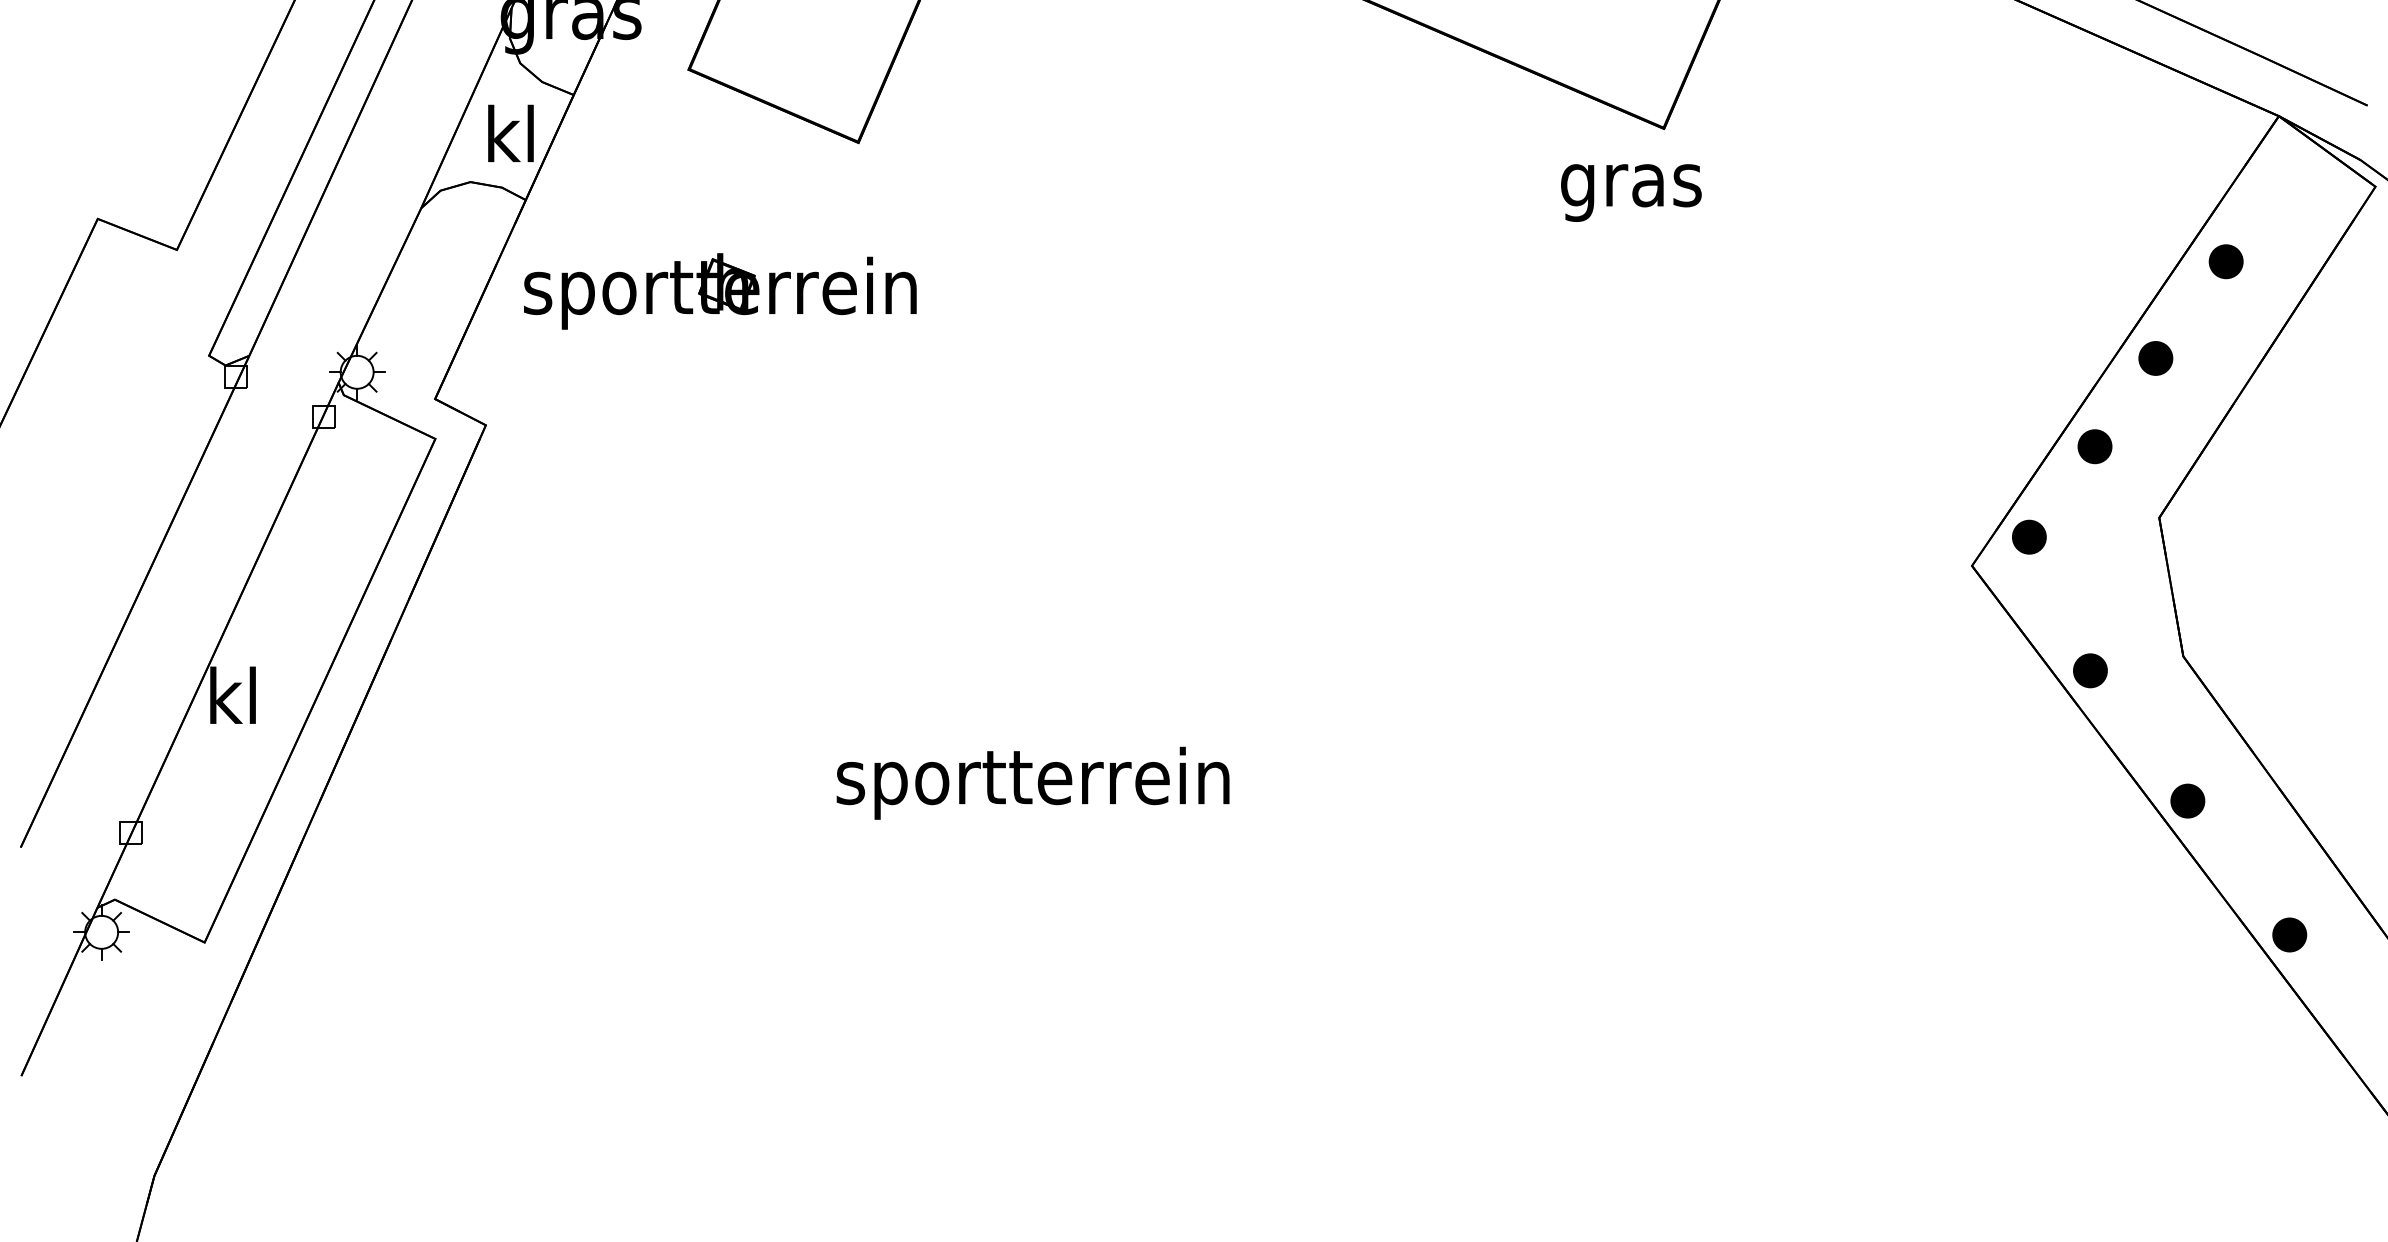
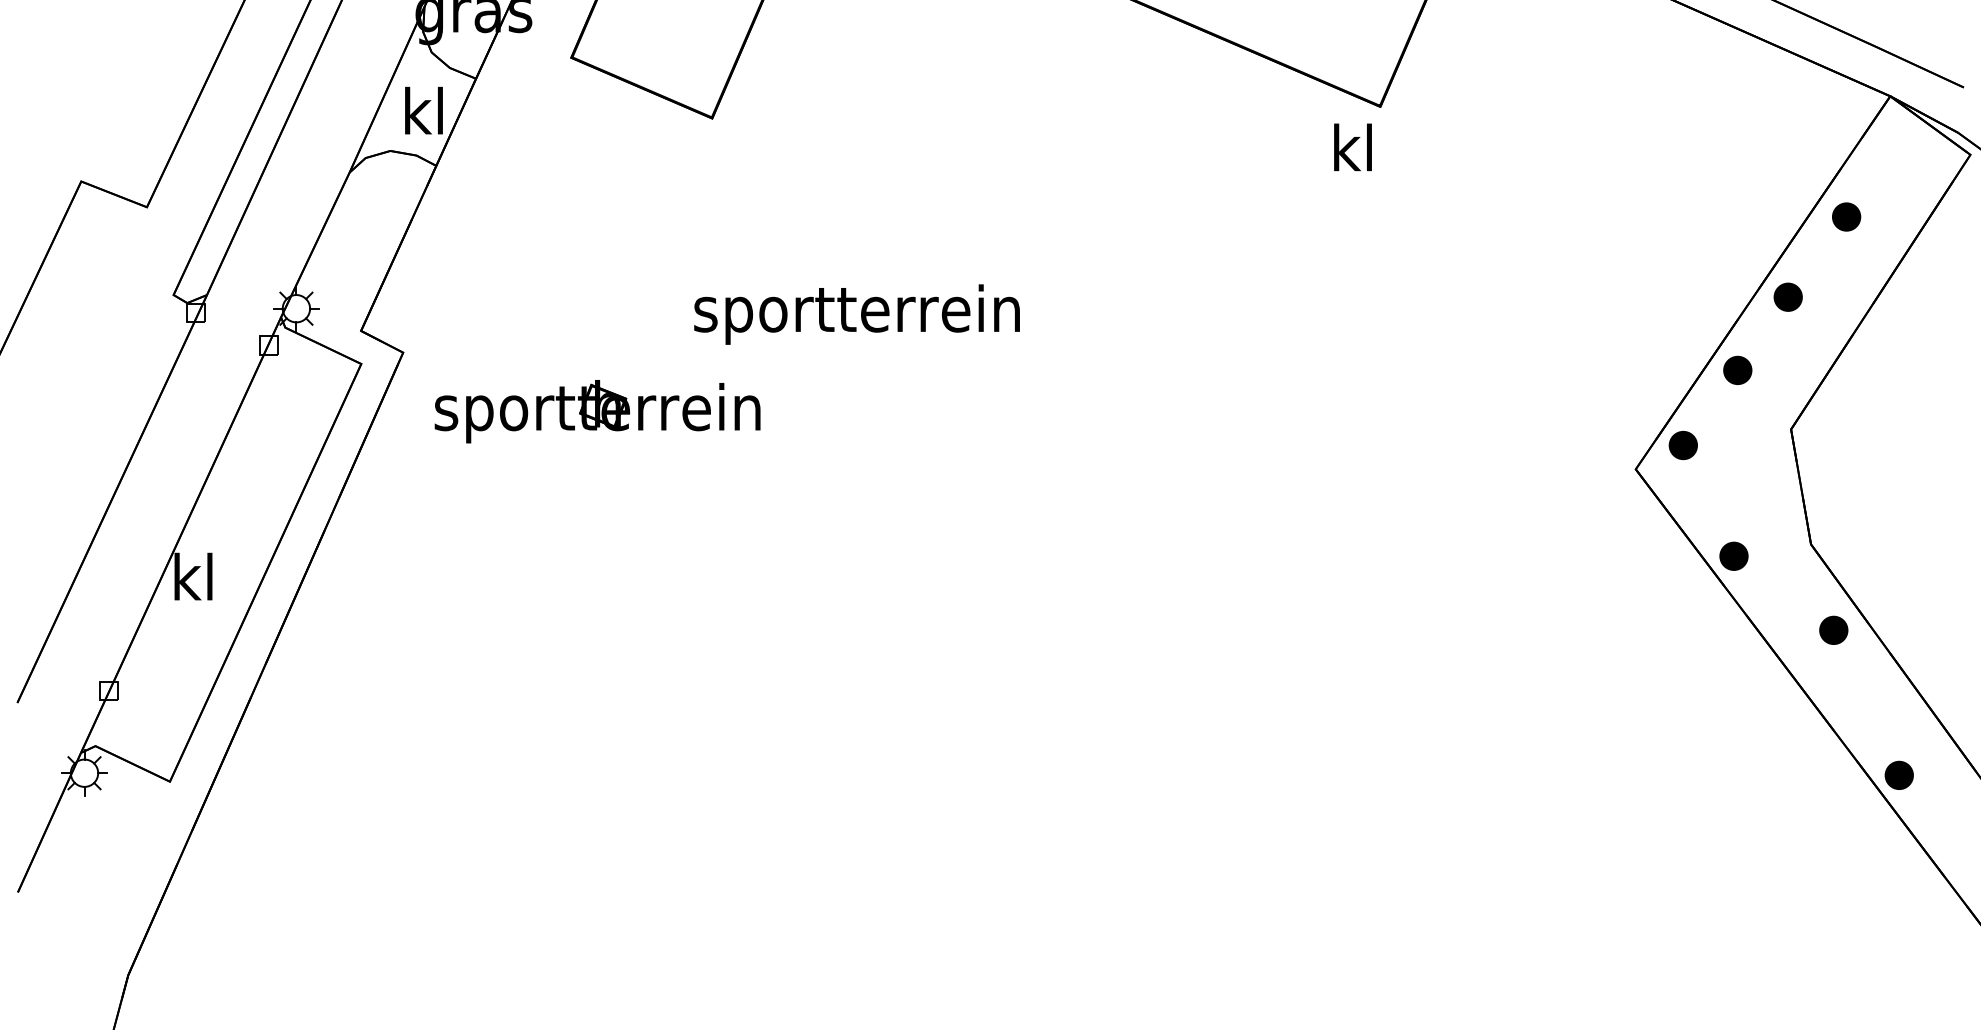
text: (1631, 185) -> (1353, 153), gras -> kl
part: (720, 291) -> (597, 411), moved
text: (1032, 783) -> (856, 314), moved
part: (2187, 800) -> (1833, 629), moved

